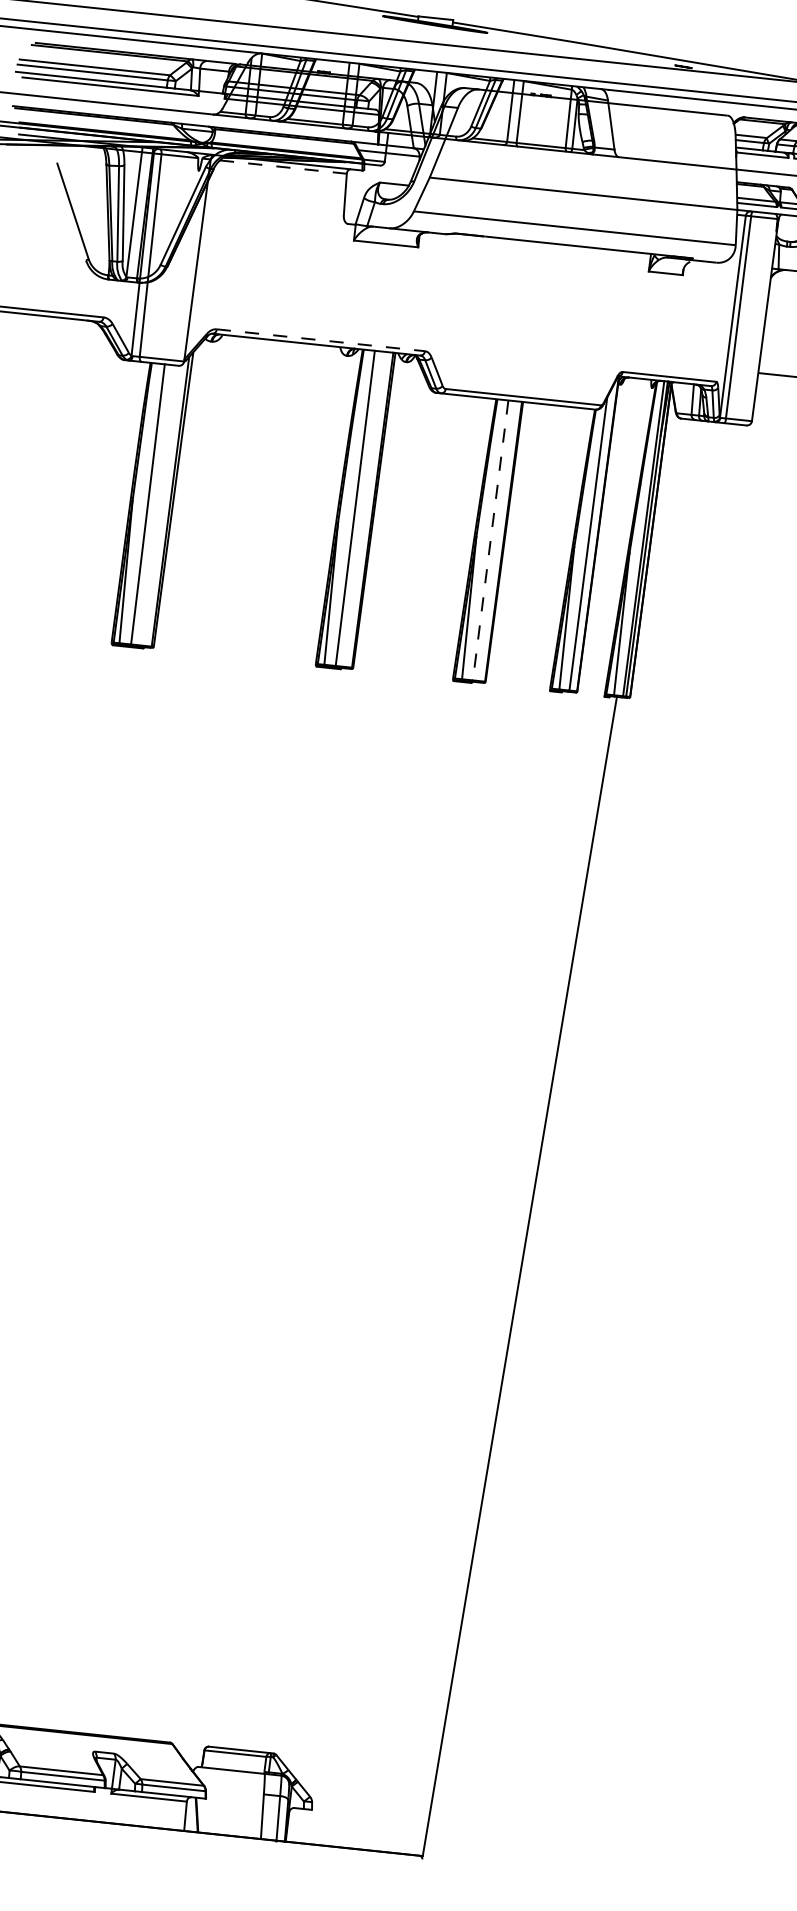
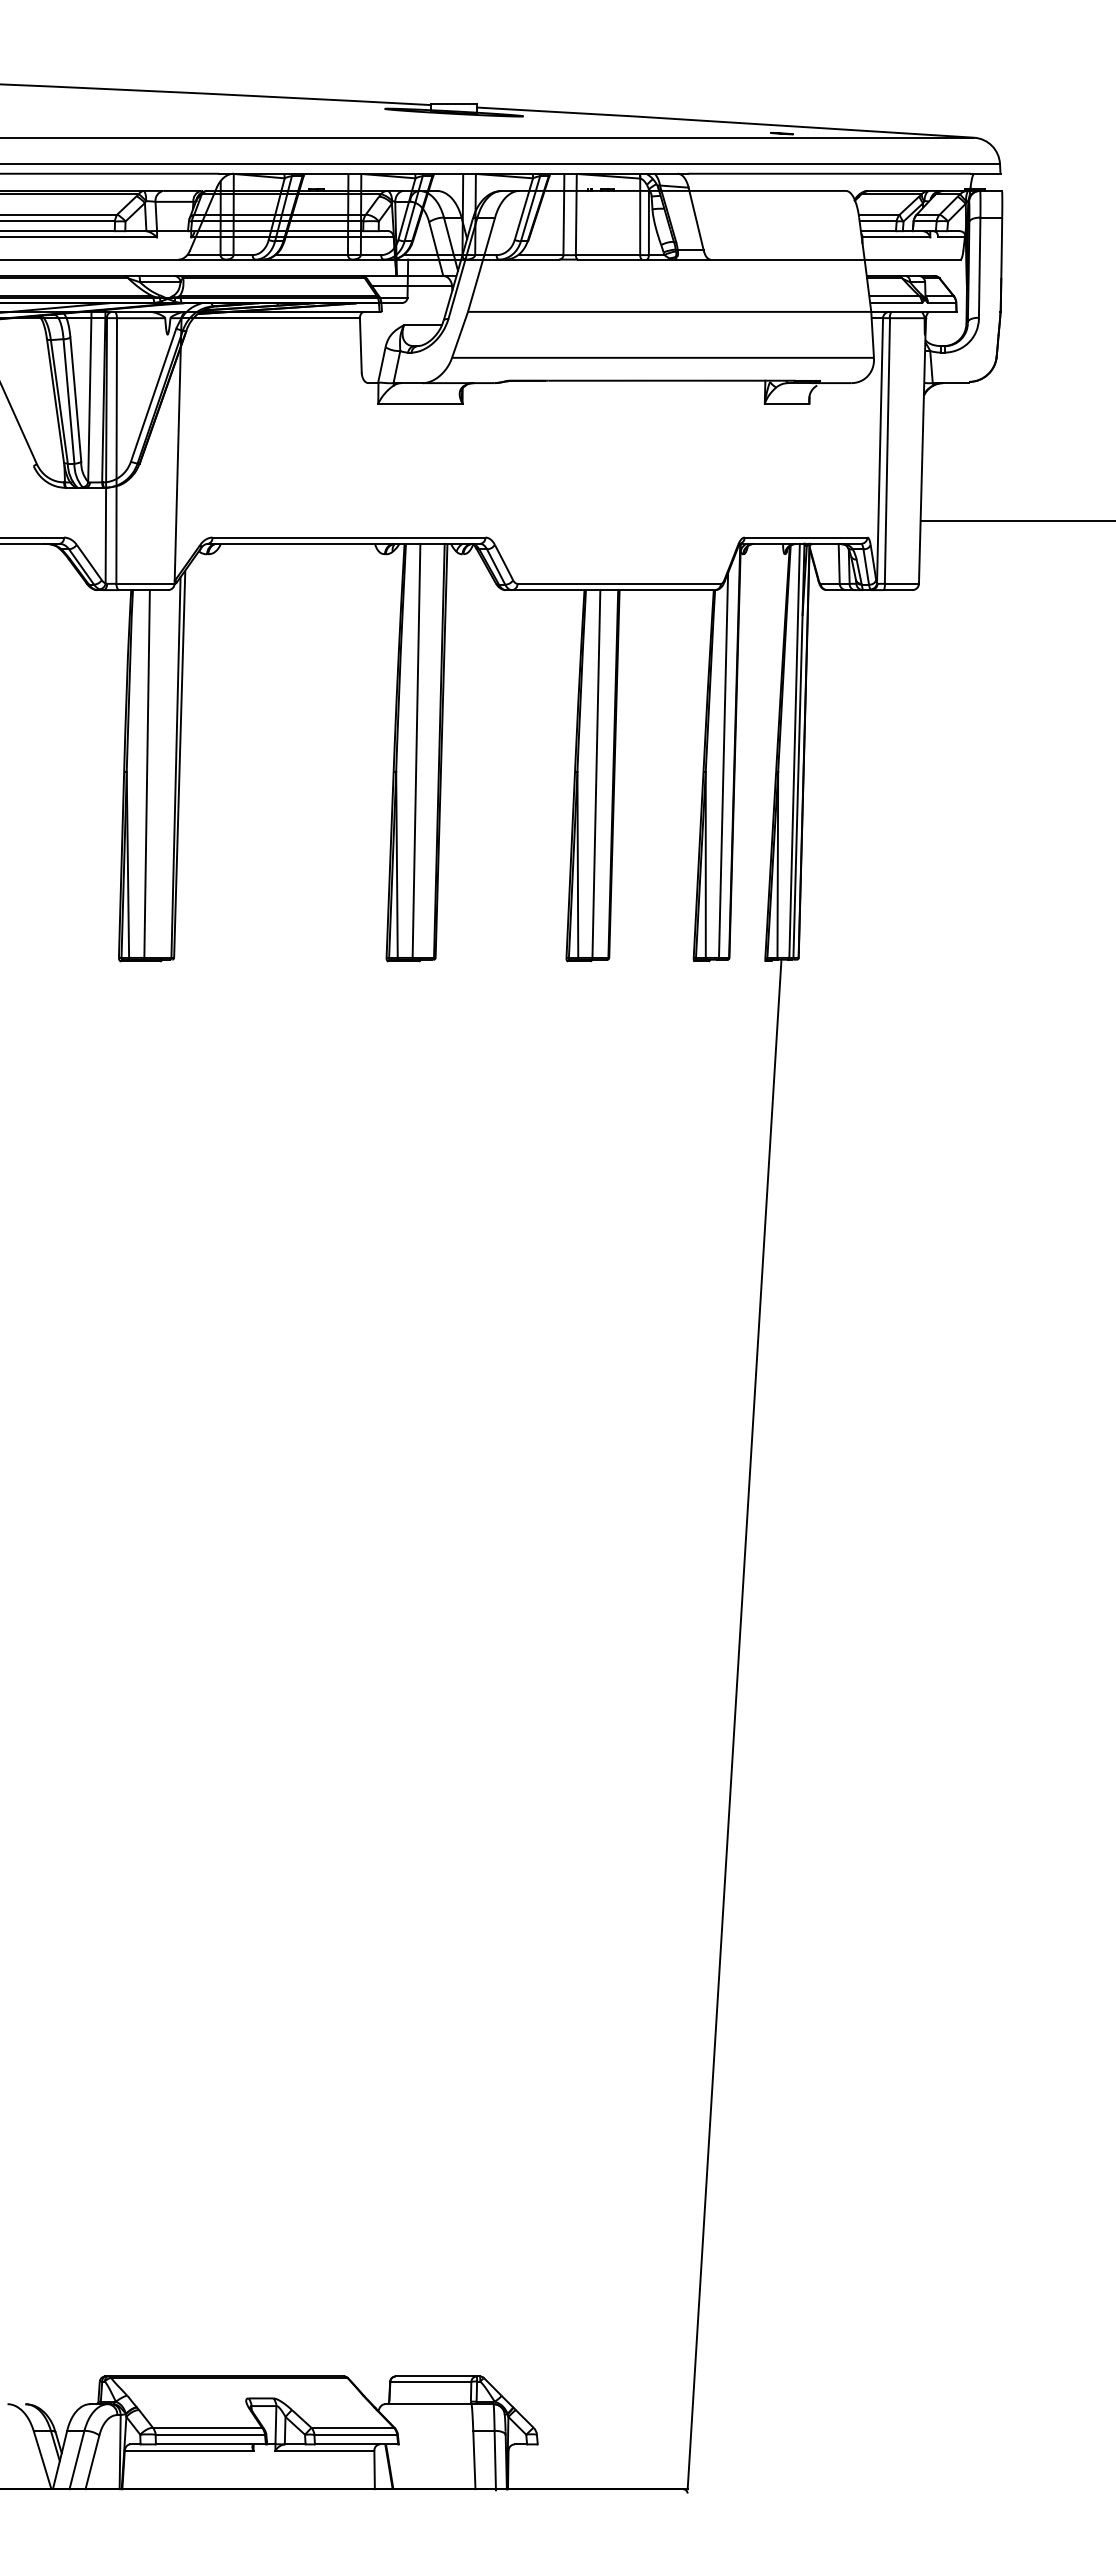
line: (278, 166) -> (270, 318), dashed -> solid
line: (321, 340) -> (349, 537), dashed -> solid
line: (490, 540) -> (596, 774), dashed -> solid

